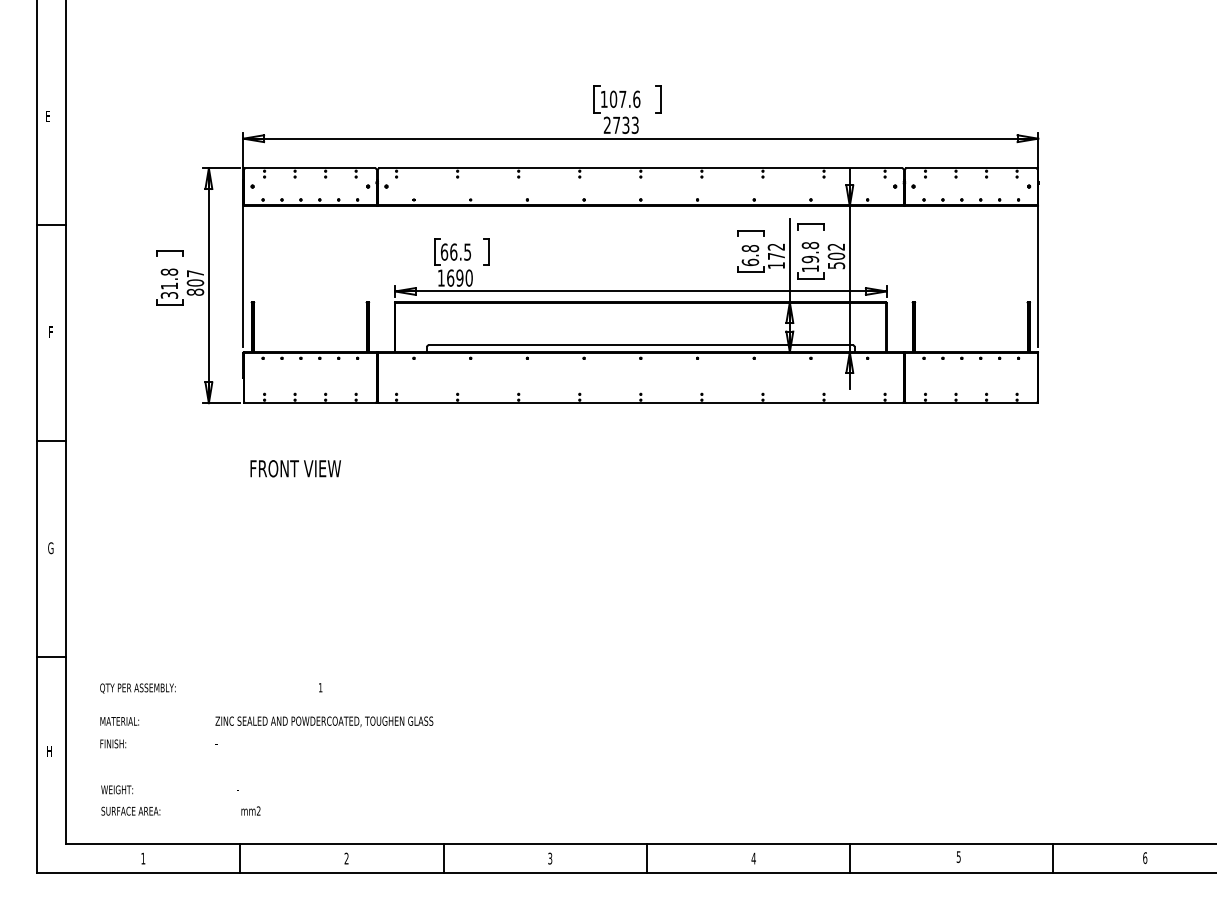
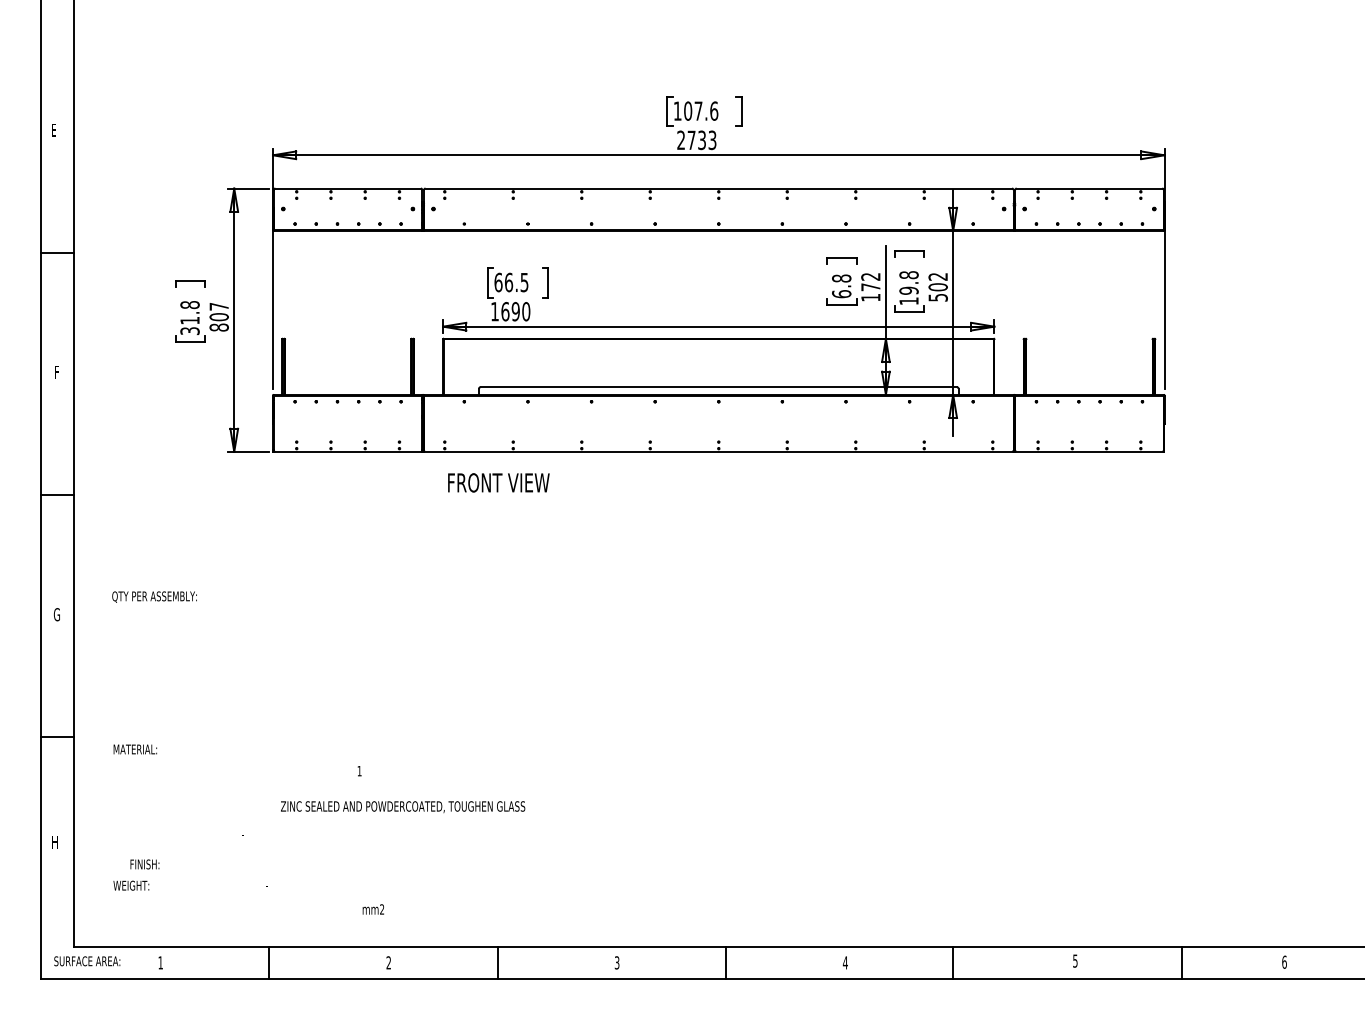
text: (295, 468) -> (498, 482), moved
text: (137, 688) -> (154, 597), moved
text: (119, 721) -> (135, 749), moved
text: (324, 721) -> (403, 806), moved
text: (113, 743) -> (145, 864), moved
text: (130, 810) -> (86, 960), moved
text: (250, 810) -> (372, 908), moved

